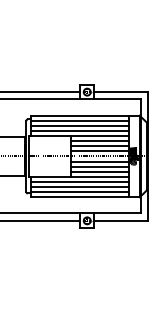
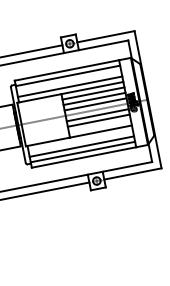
line: (79, 125) -> (68, 81), removed
line: (99, 171) -> (99, 125), removed
line: (79, 182) -> (80, 141), removed

